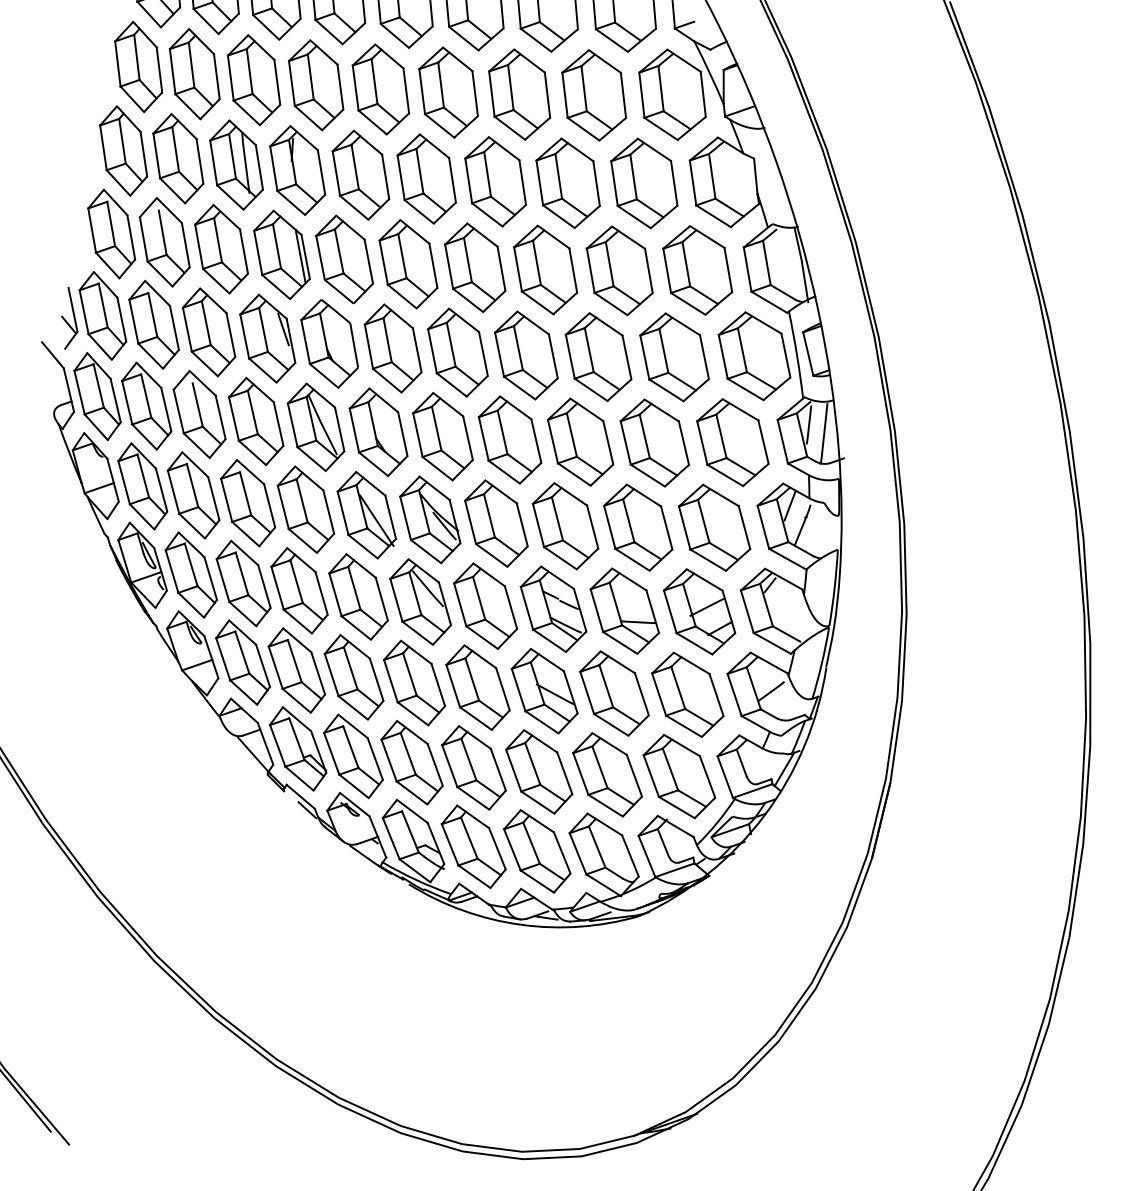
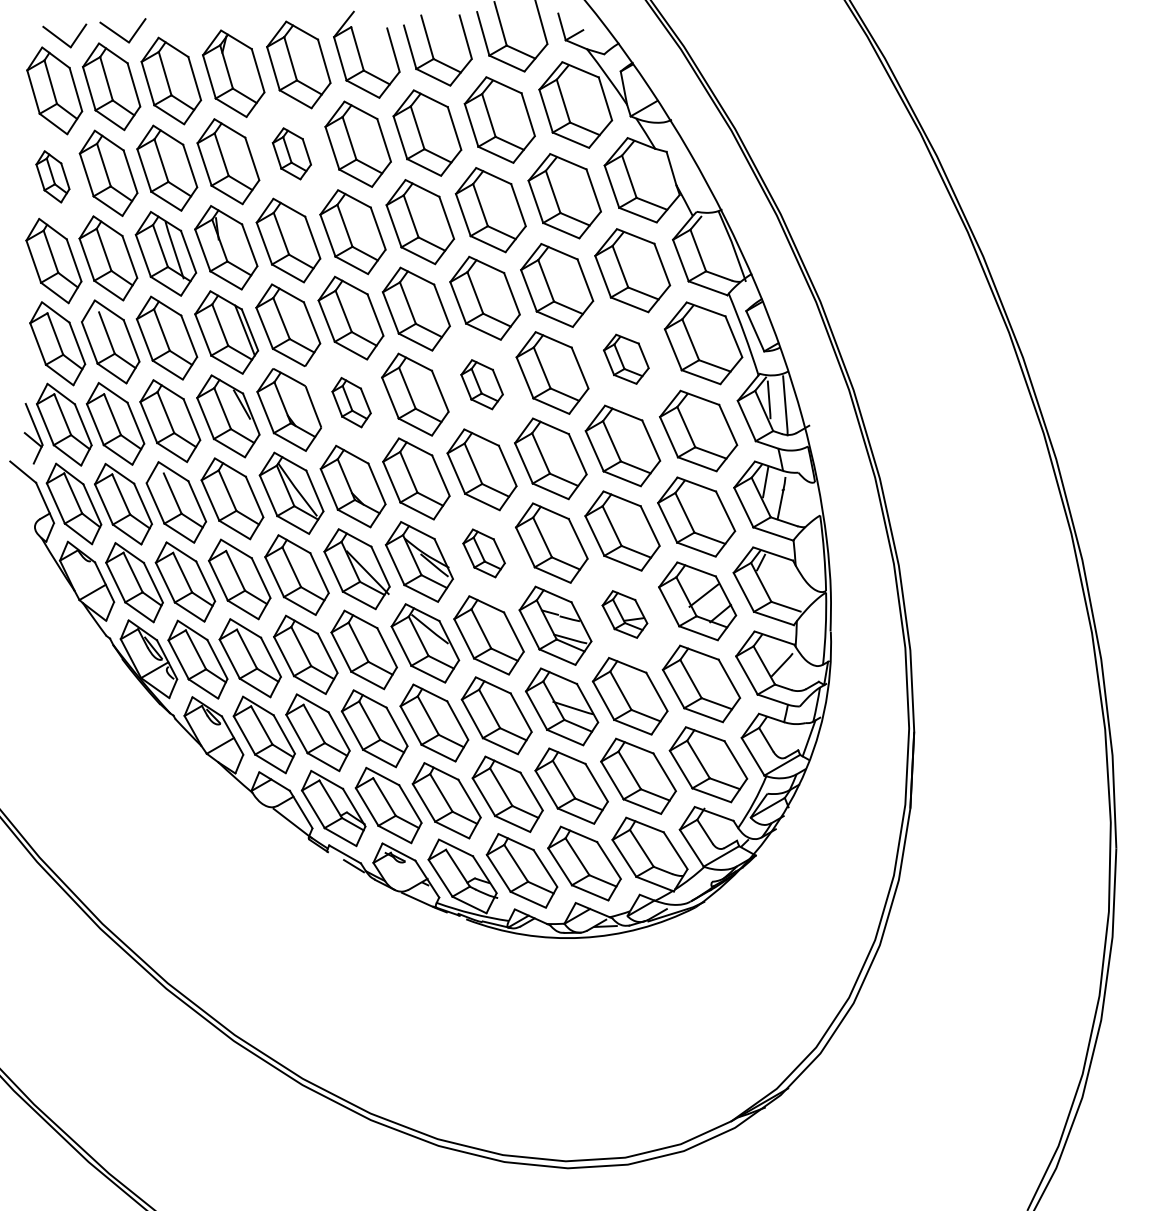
part: (138, 66) -> (52, 176), size x0.6
part: (380, 89) -> (291, 153), size x0.6
part: (392, 348) -> (351, 402), size x0.6
part: (525, 355) -> (481, 384), size x0.6
part: (674, 357) -> (626, 359), size x0.6
part: (495, 523) -> (483, 553), size x0.6
part: (624, 611) -> (624, 614), size x0.6

